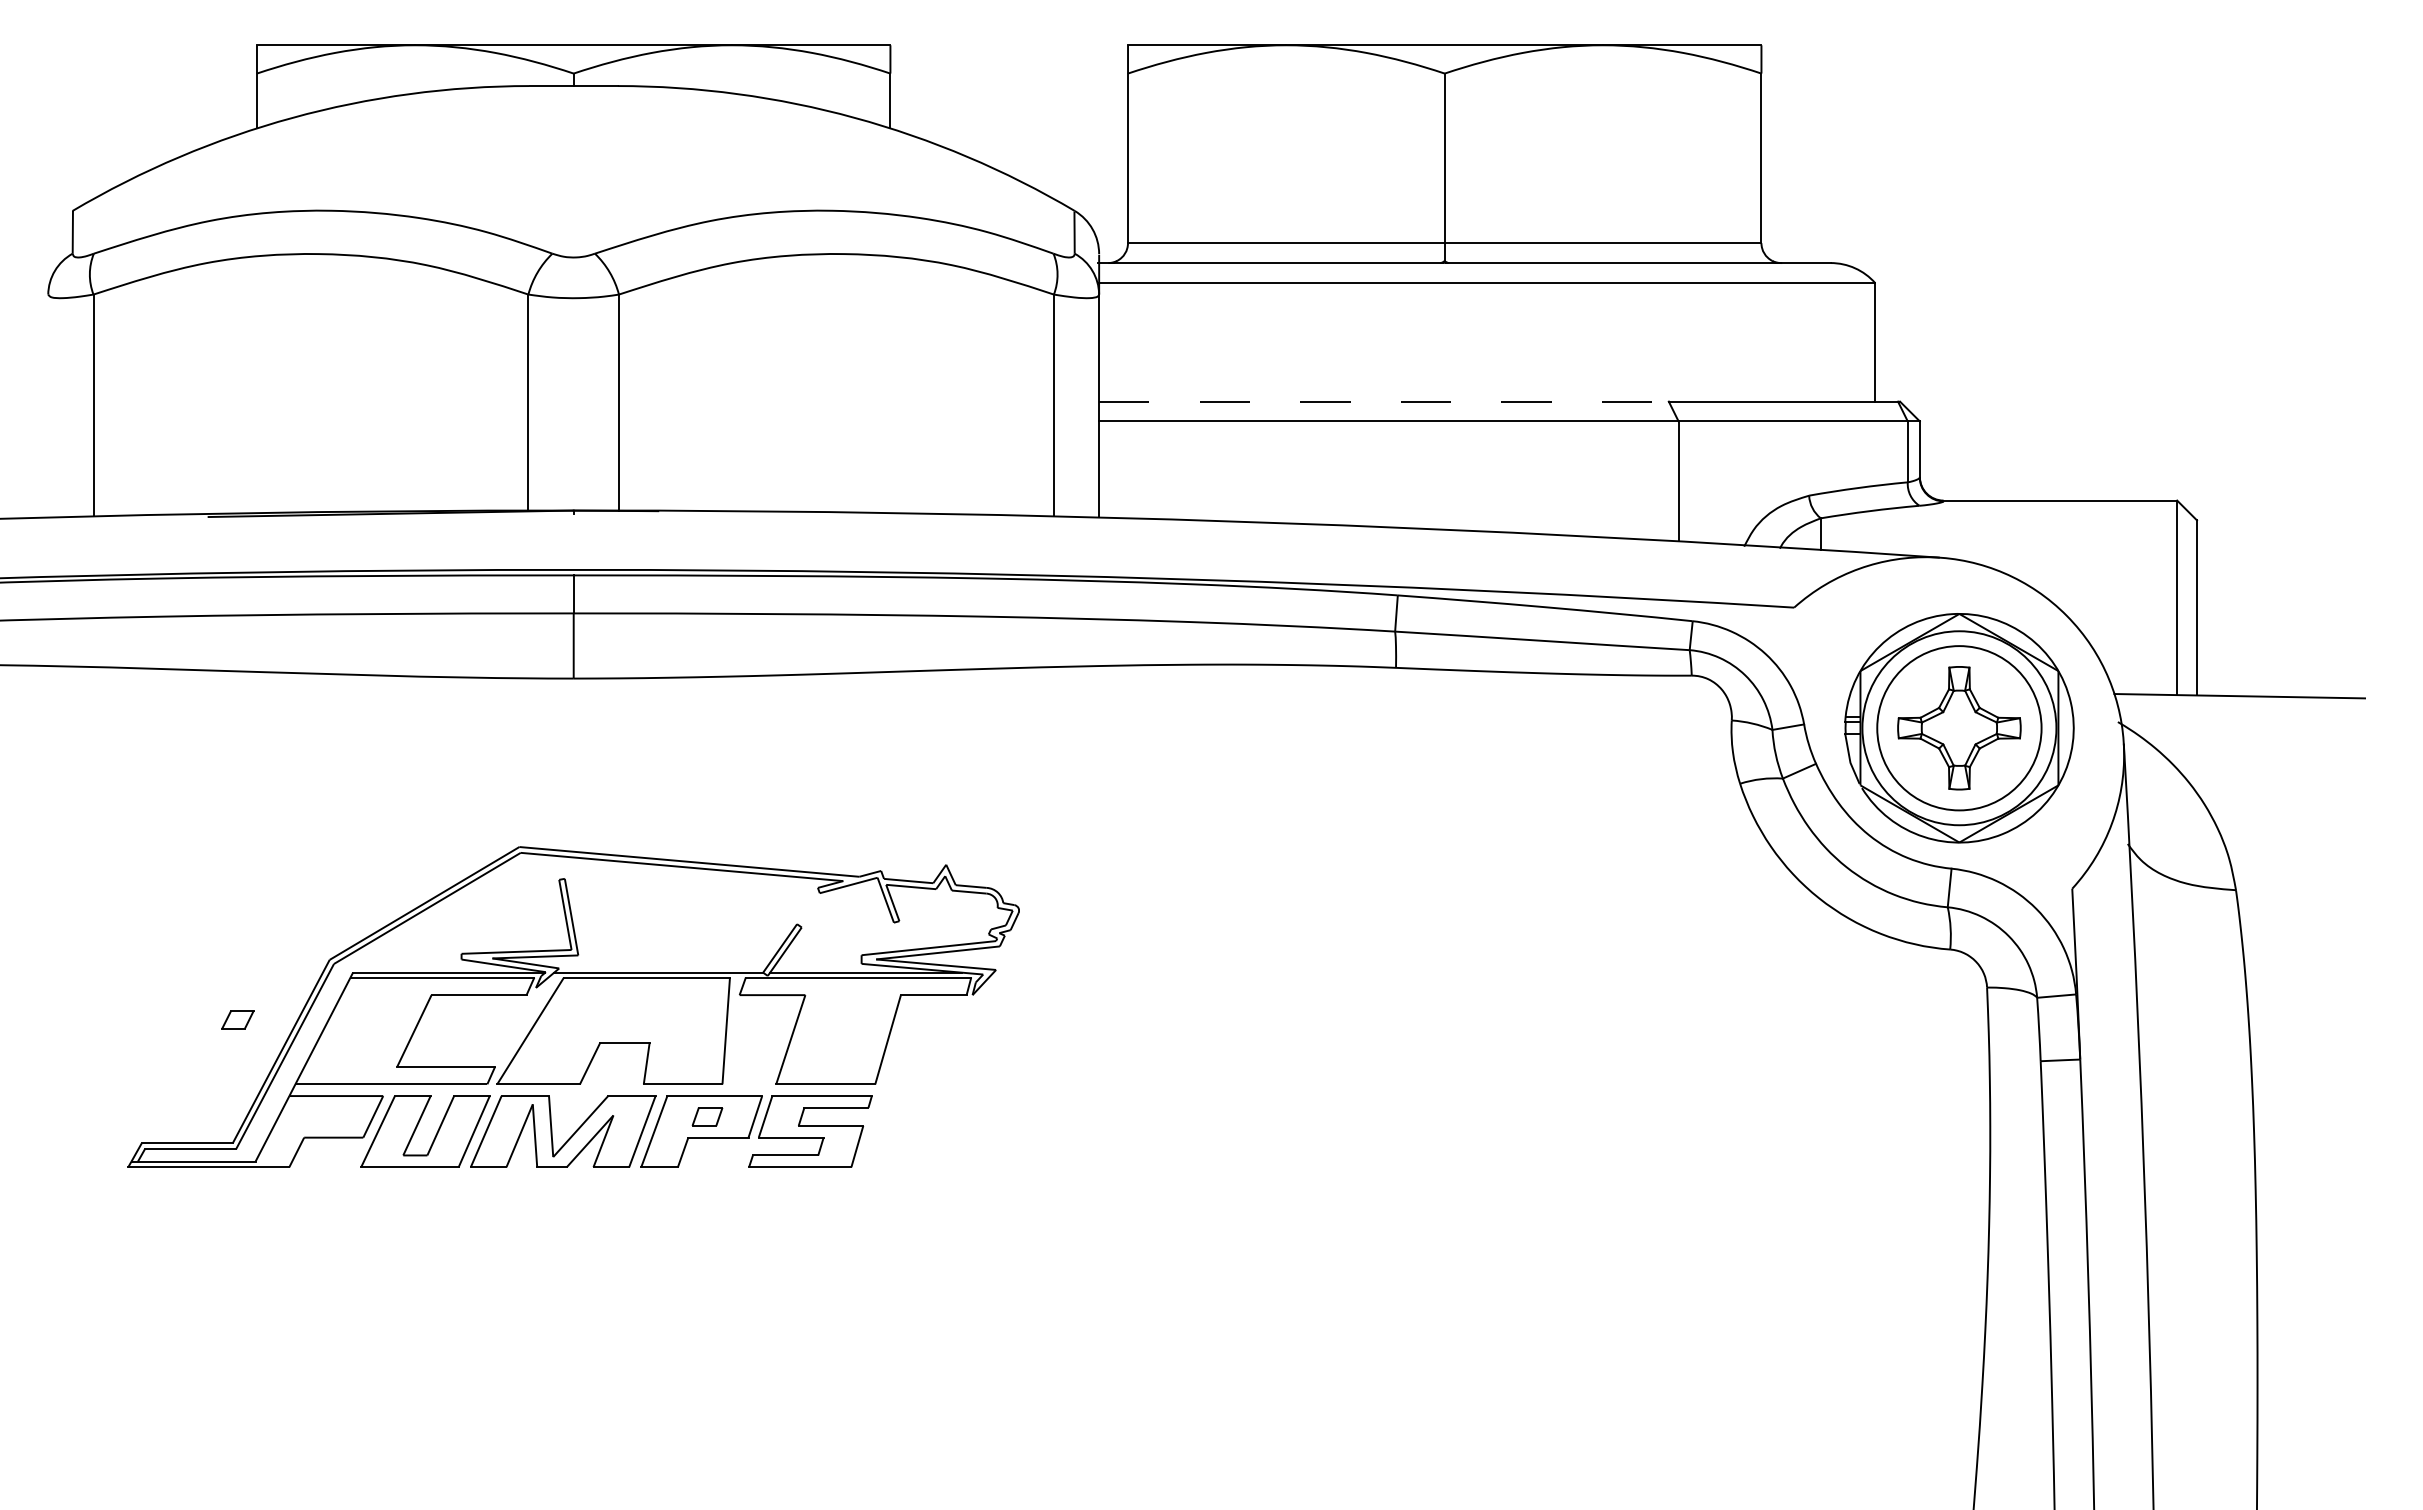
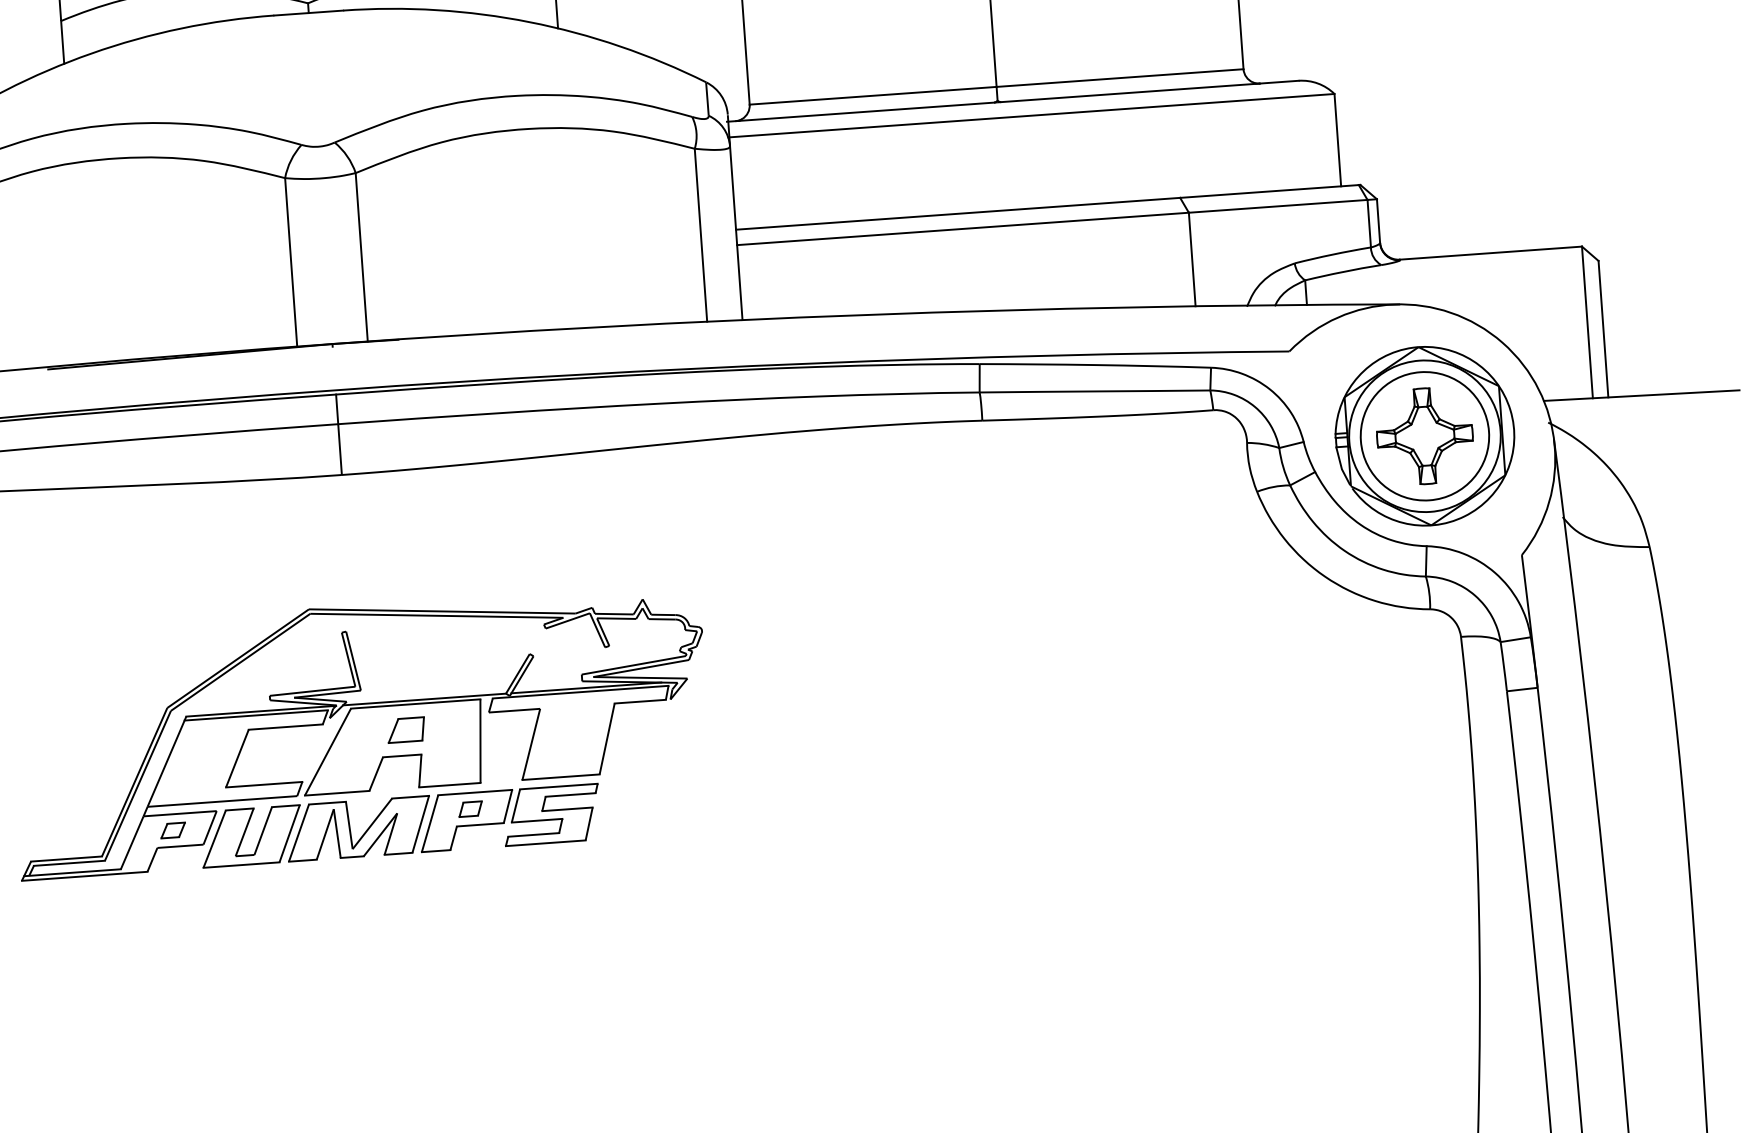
line: (1384, 401) -> (958, 213), dashed -> solid
part: (632, 1009) -> (406, 729), added
part: (237, 1019) -> (172, 830), moved

